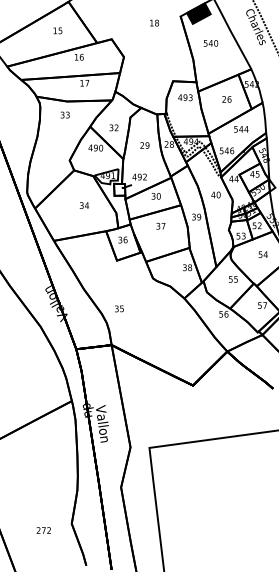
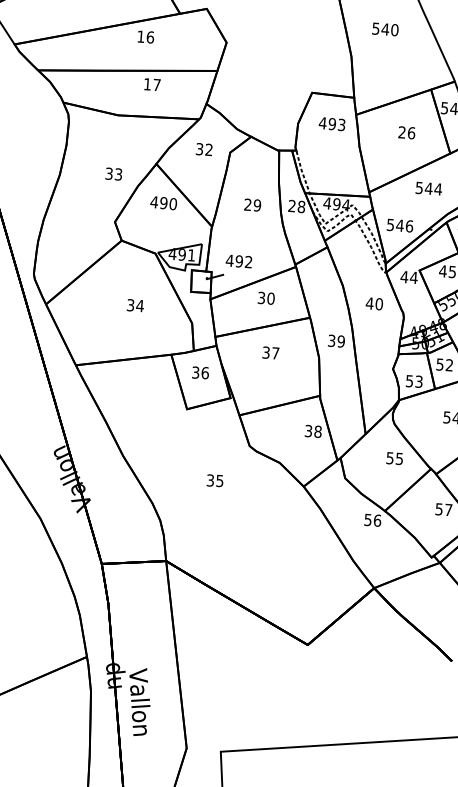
text: (64, 114) -> (112, 173), moved
text: (113, 127) -> (203, 148), moved
text: (119, 308) -> (215, 480), moved

